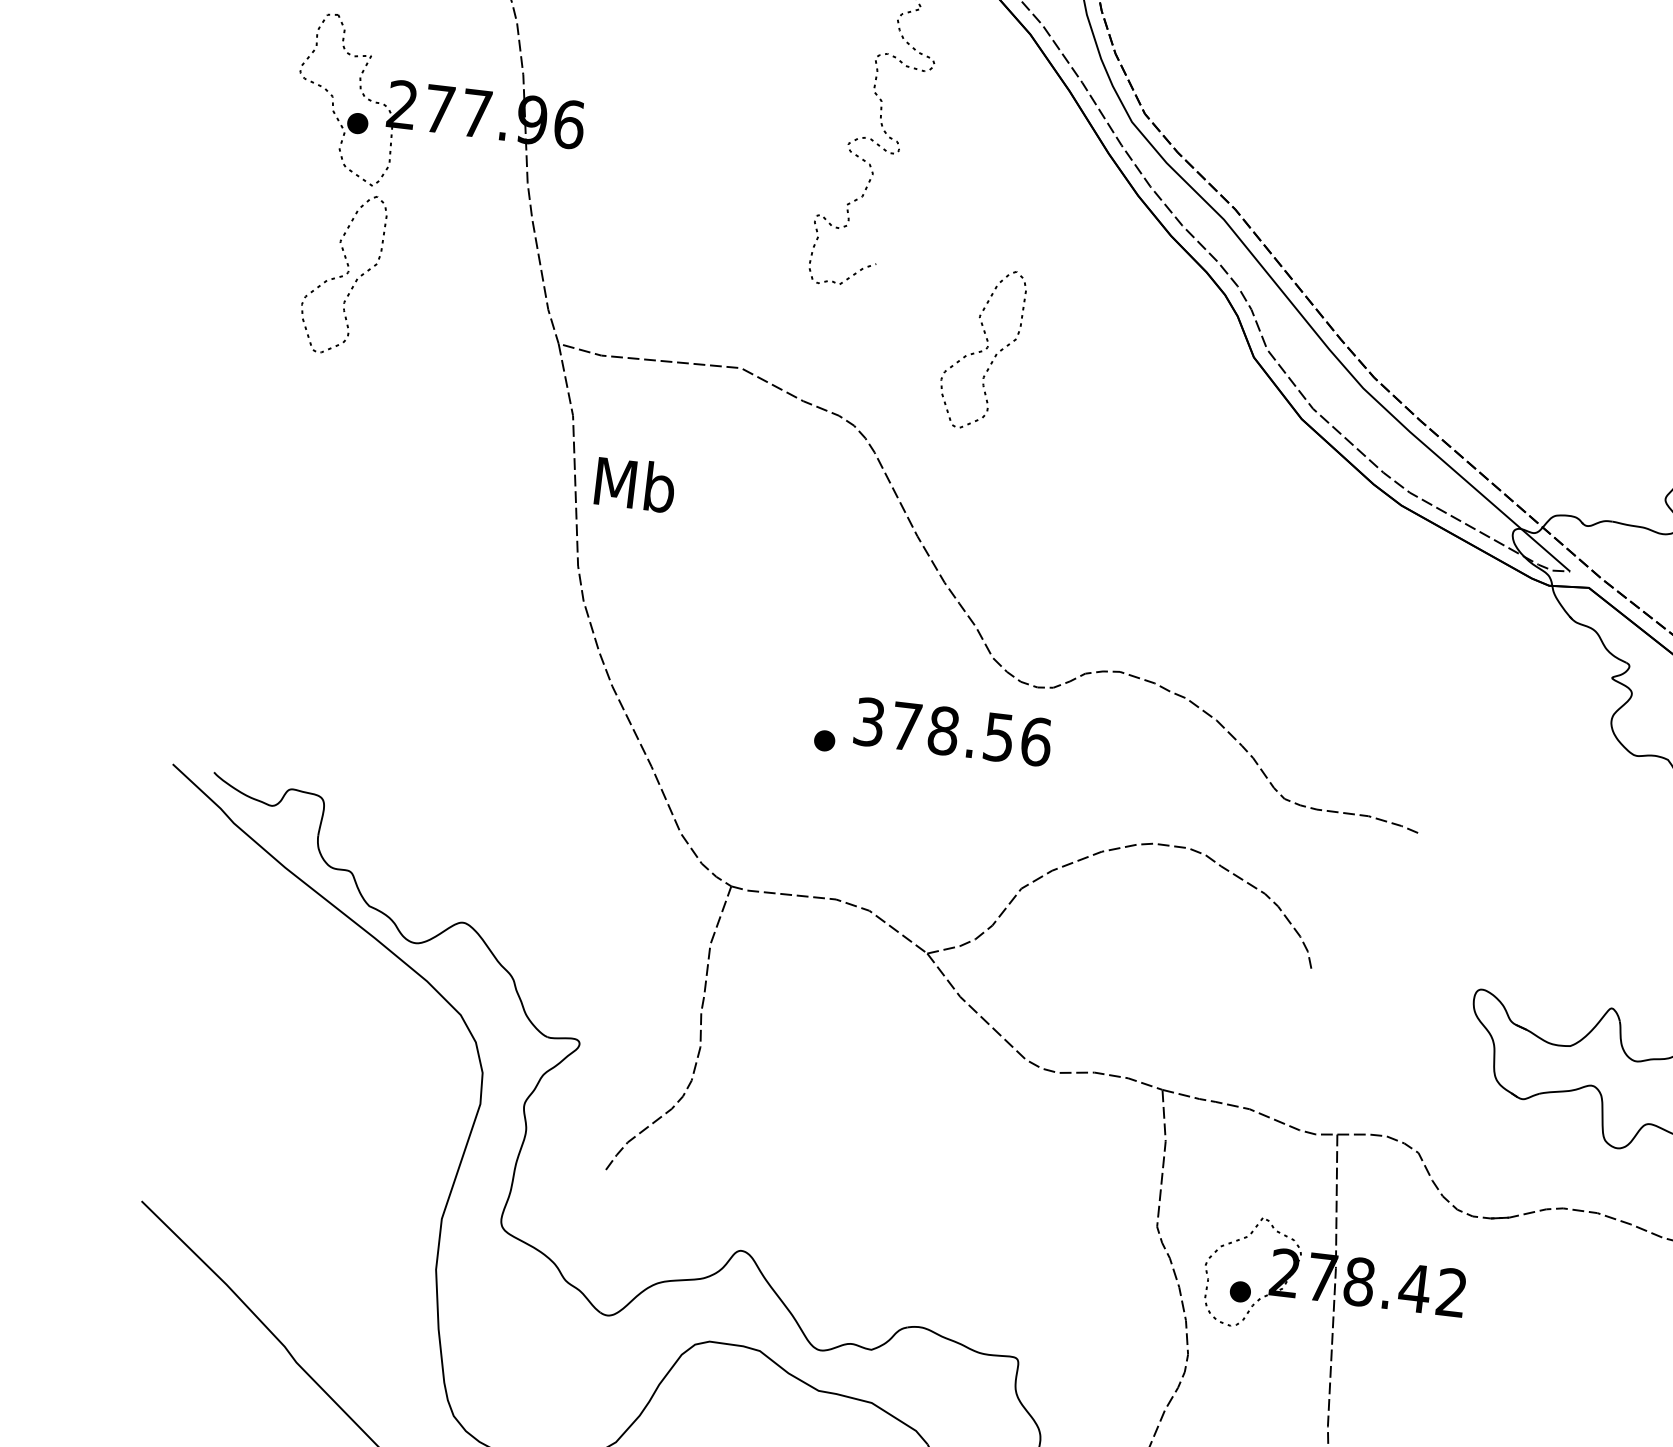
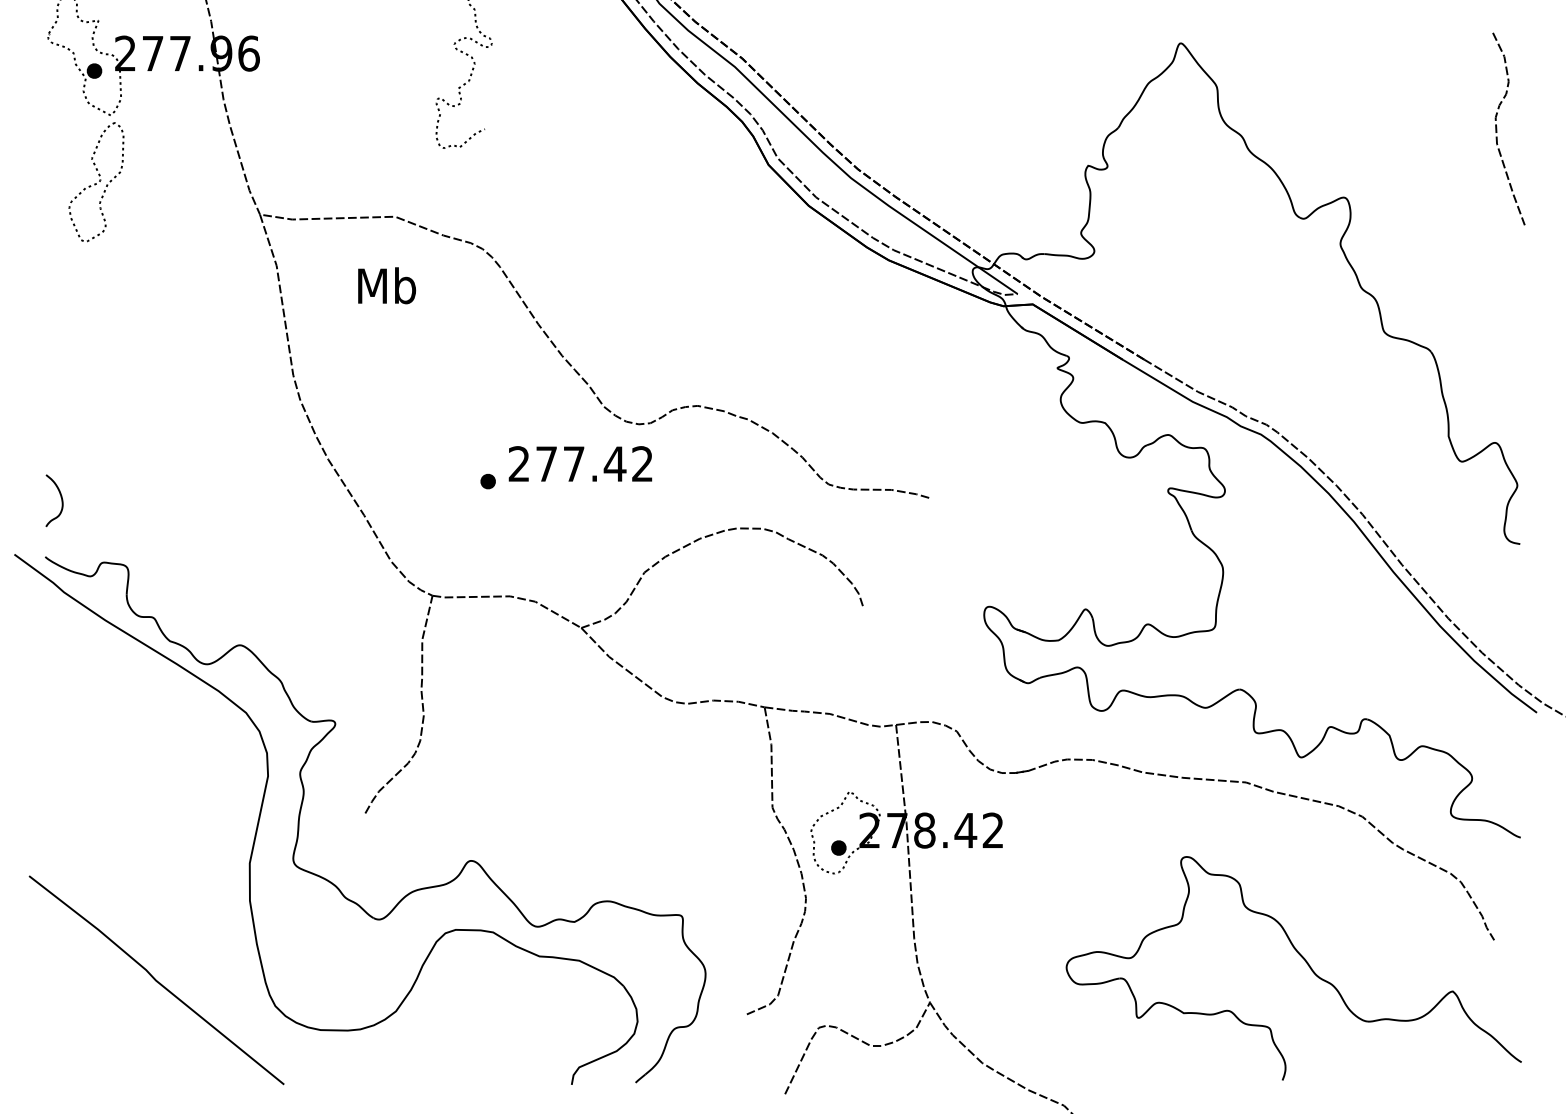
part: (982, 349) -> (569, 182), removed
text: (635, 484) -> (387, 285), moved
curve: (244, 694) -> (60, 497), added
text: (952, 732) -> (580, 464), 378.56 -> 277.42

